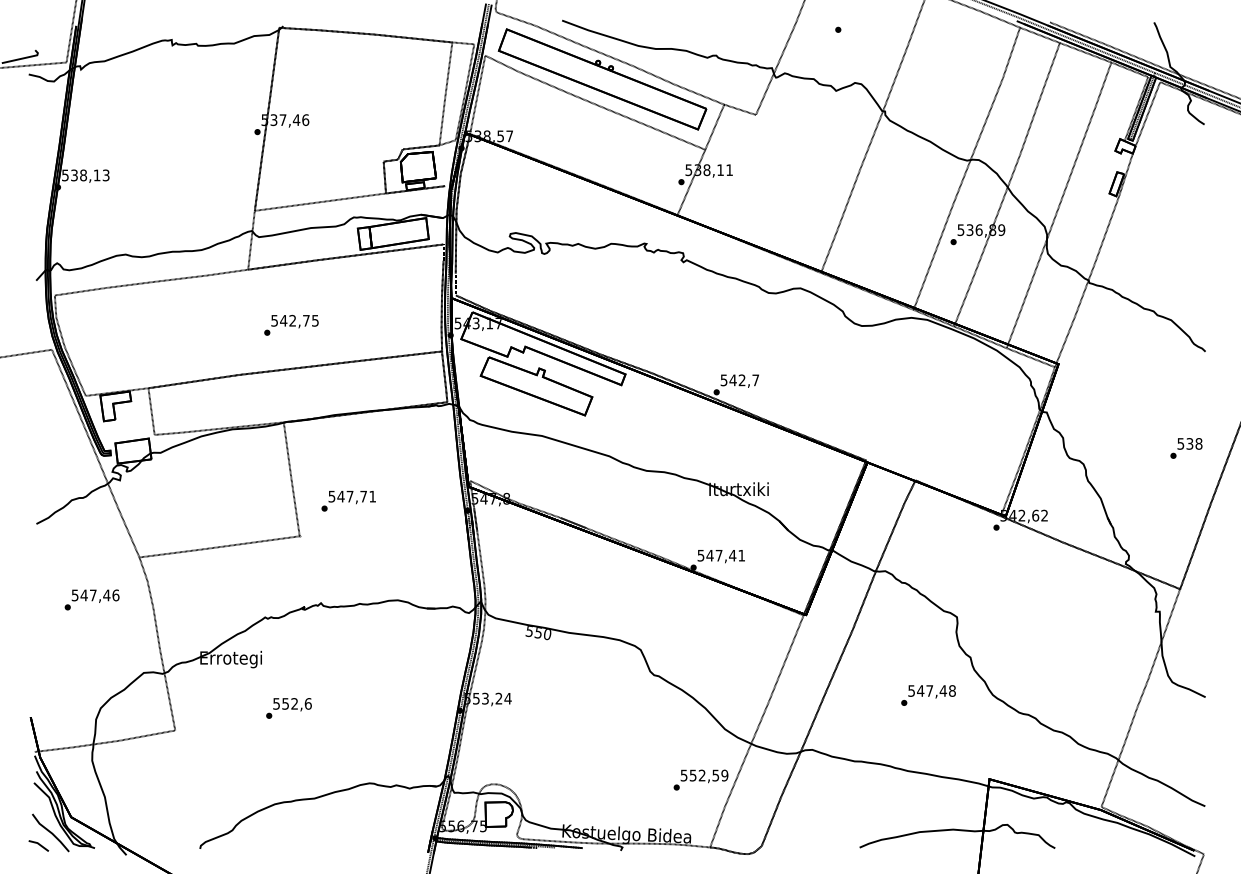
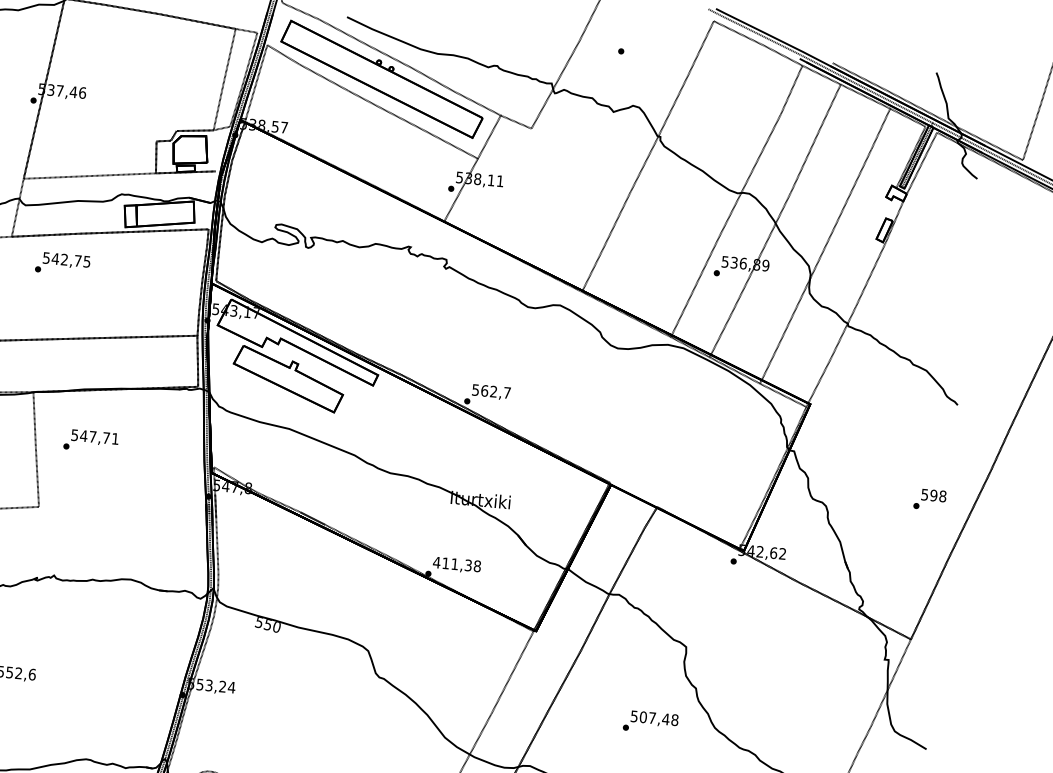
text: (291, 324) -> (62, 263), moved
text: (732, 380) -> (484, 391), 542,7 -> 562,7
text: (1189, 443) -> (933, 495), 538 -> 598
text: (348, 501) -> (90, 441), moved
text: (721, 555) -> (457, 564), 547,41 -> 411,38
text: (920, 690) -> (643, 716), 547,48 -> 507,48

